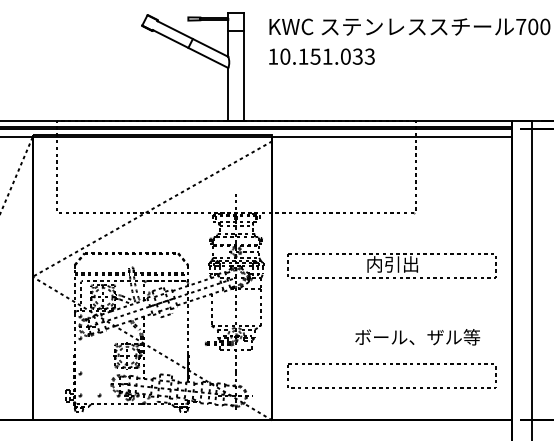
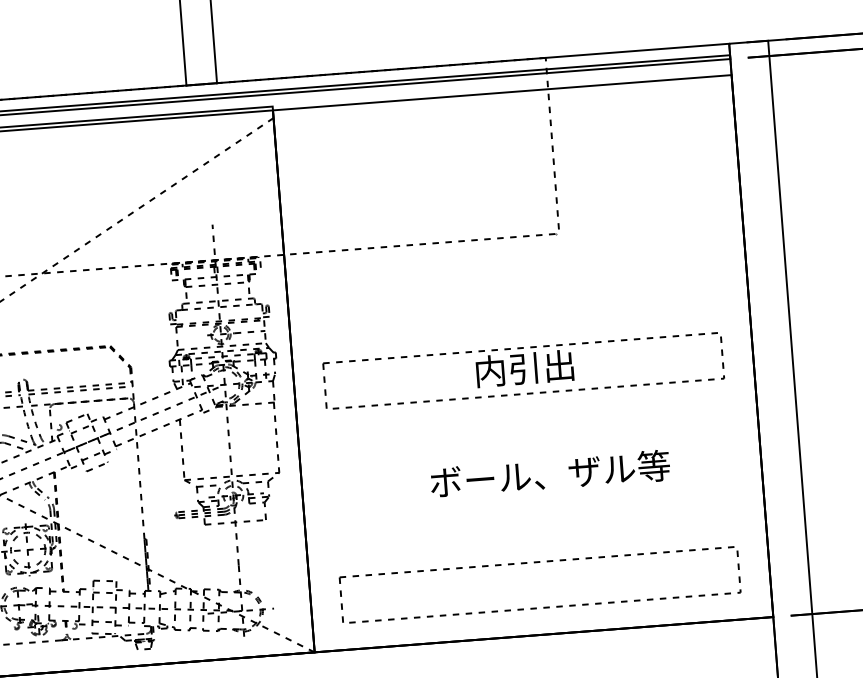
part: (391, 265) -> (522, 370), moved
text: (417, 337) -> (549, 474), moved
part: (391, 364) -> (537, 562), moved

